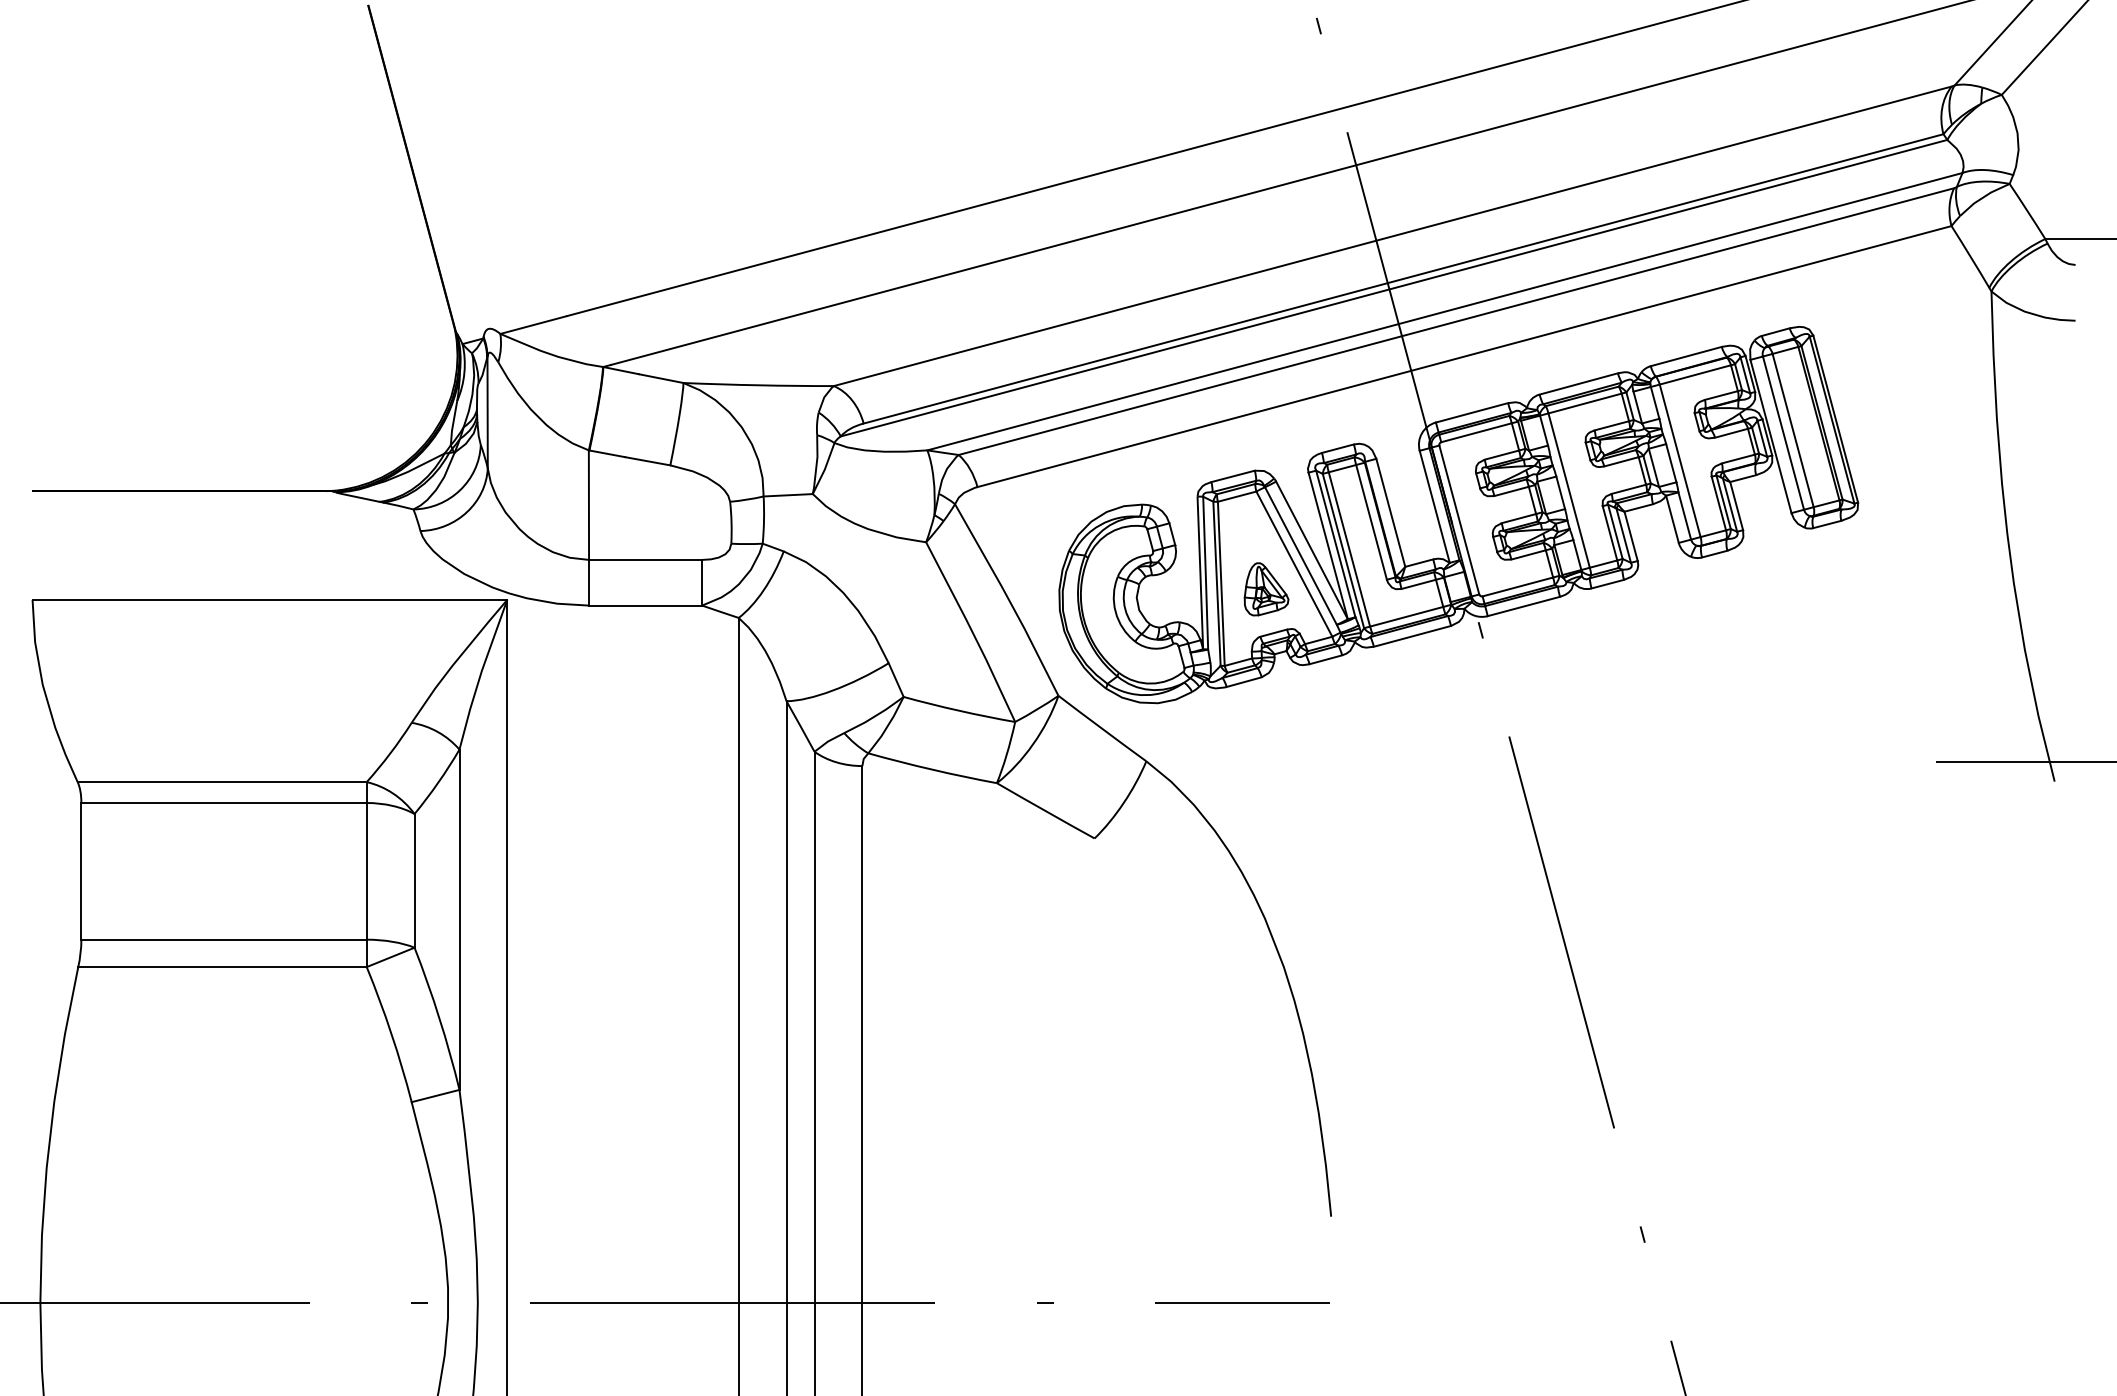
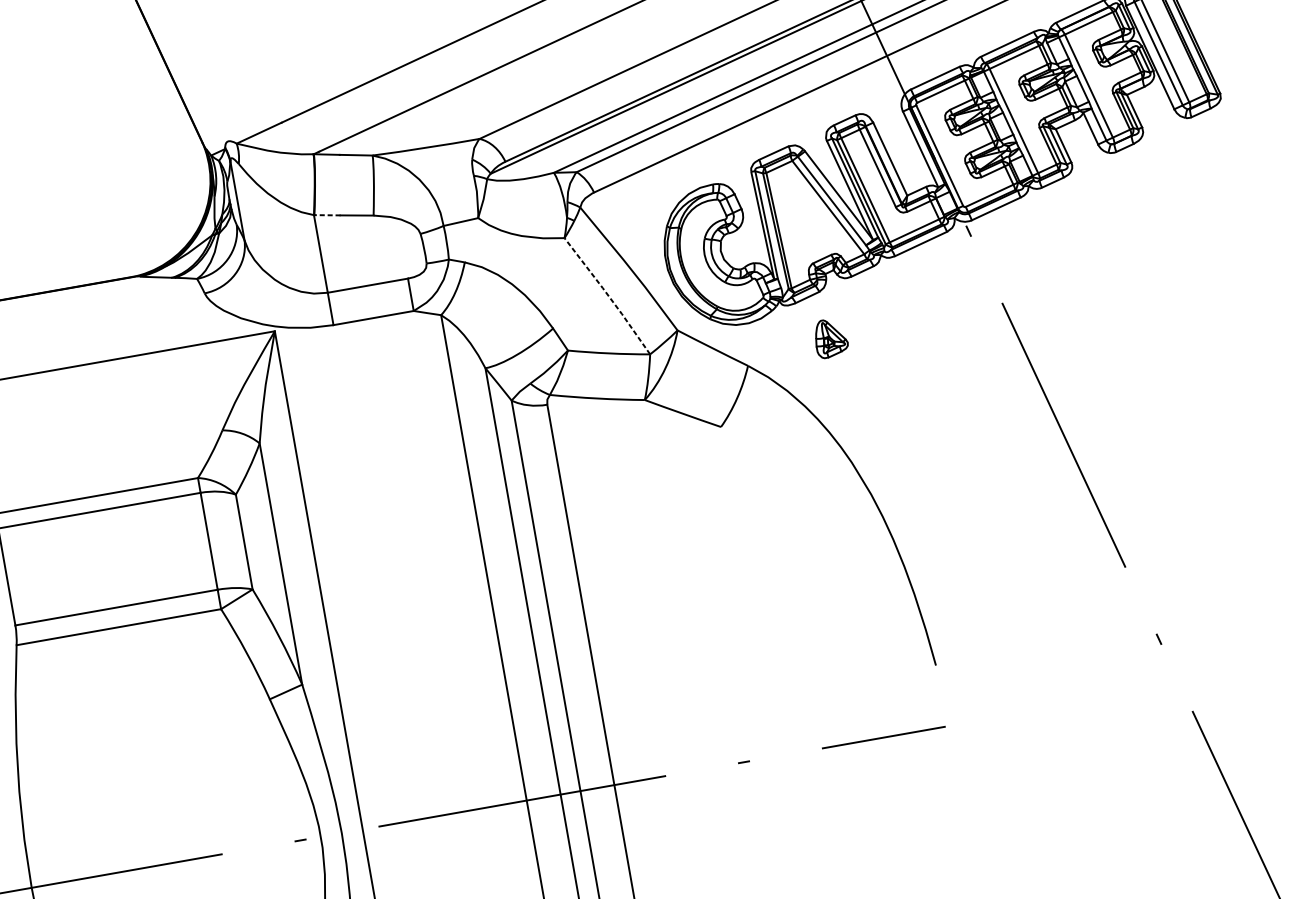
line: (606, 453) -> (326, 215), solid -> dashed
part: (1266, 589) -> (830, 338), moved
line: (972, 631) -> (608, 295), solid -> dashed

